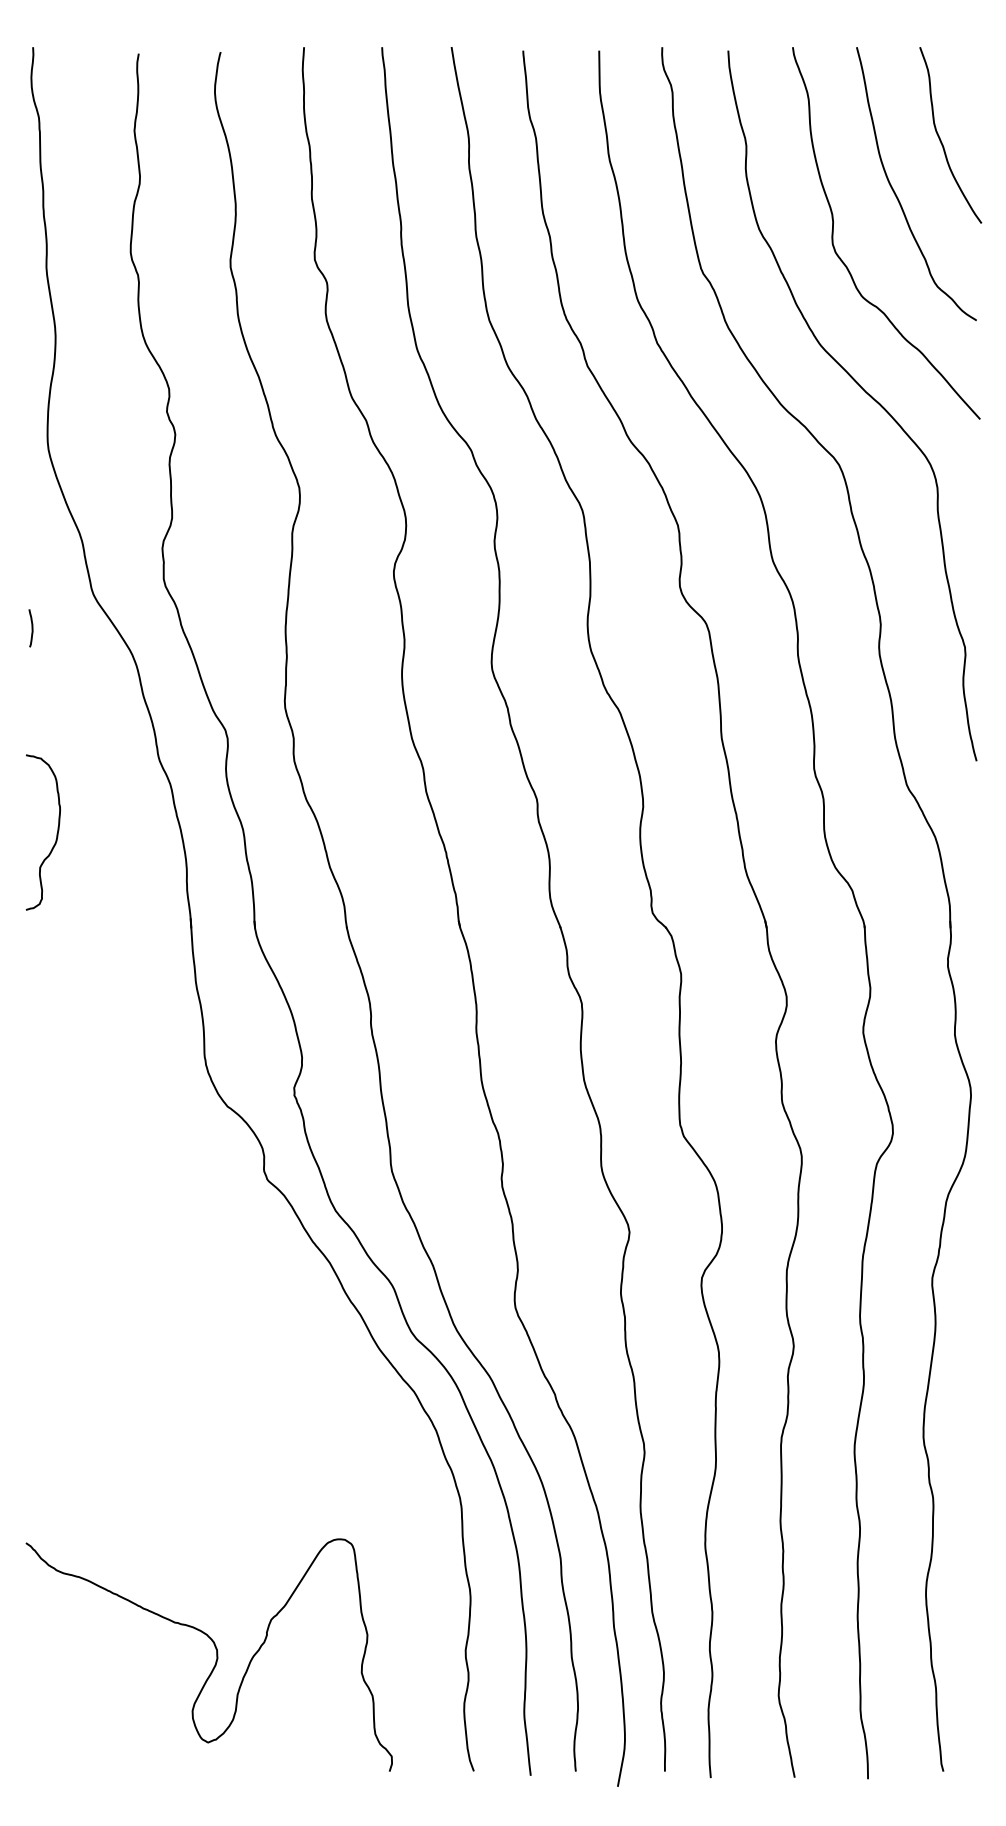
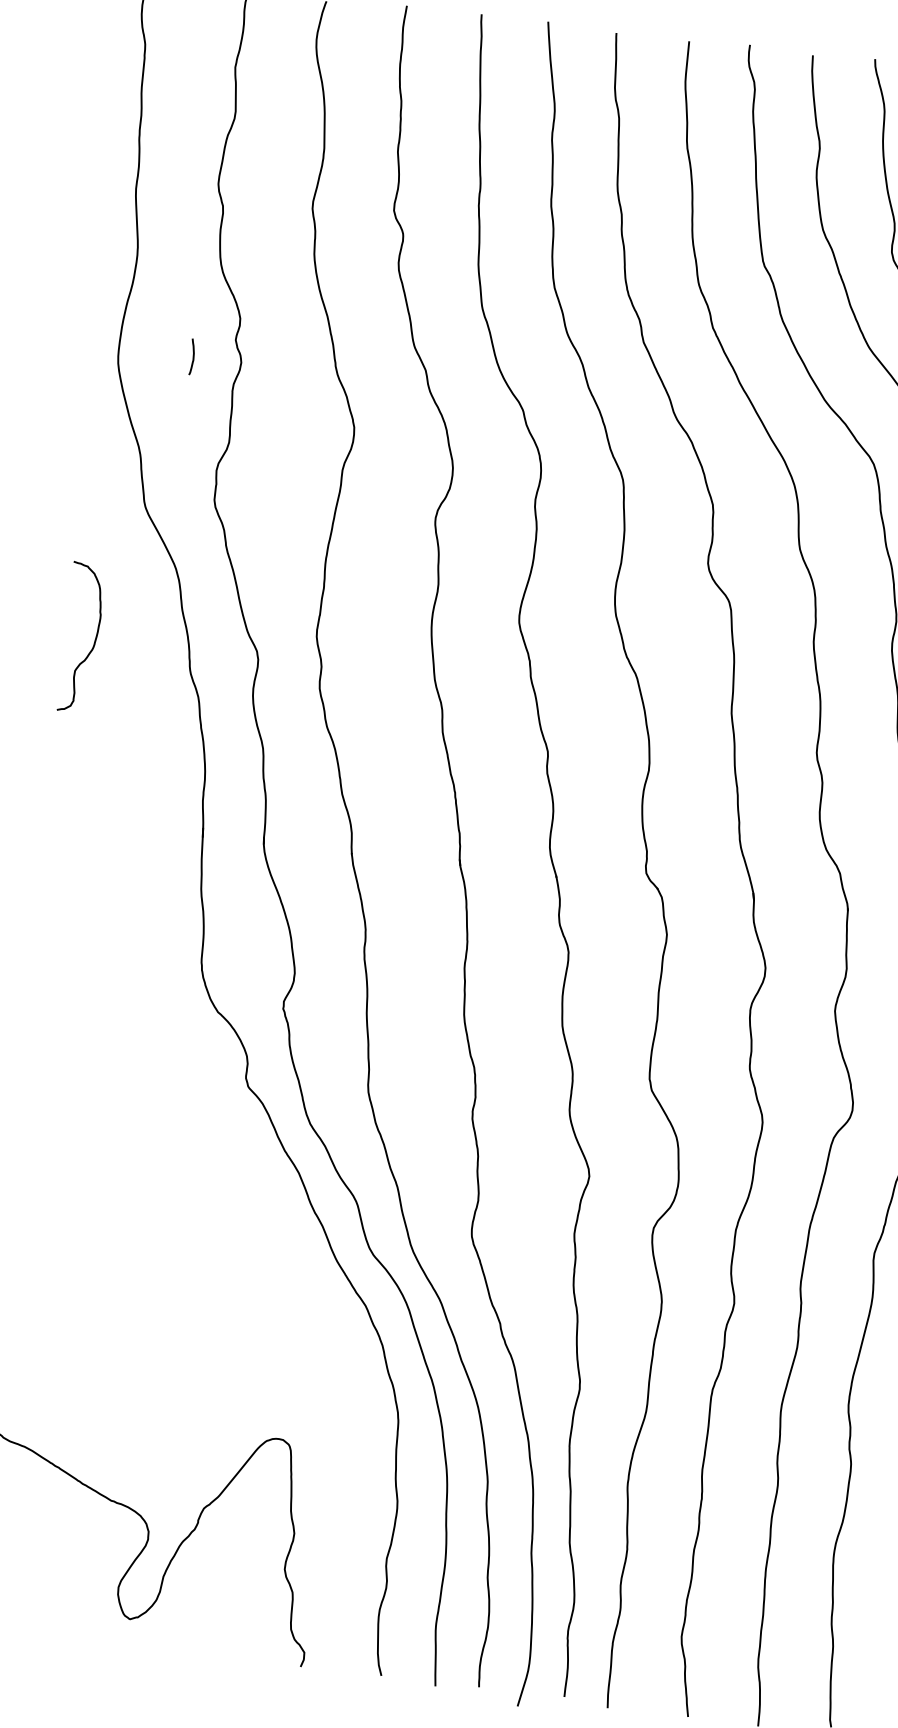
curve: (31, 628) -> (192, 357), moved
curve: (56, 833) -> (94, 639), moved

